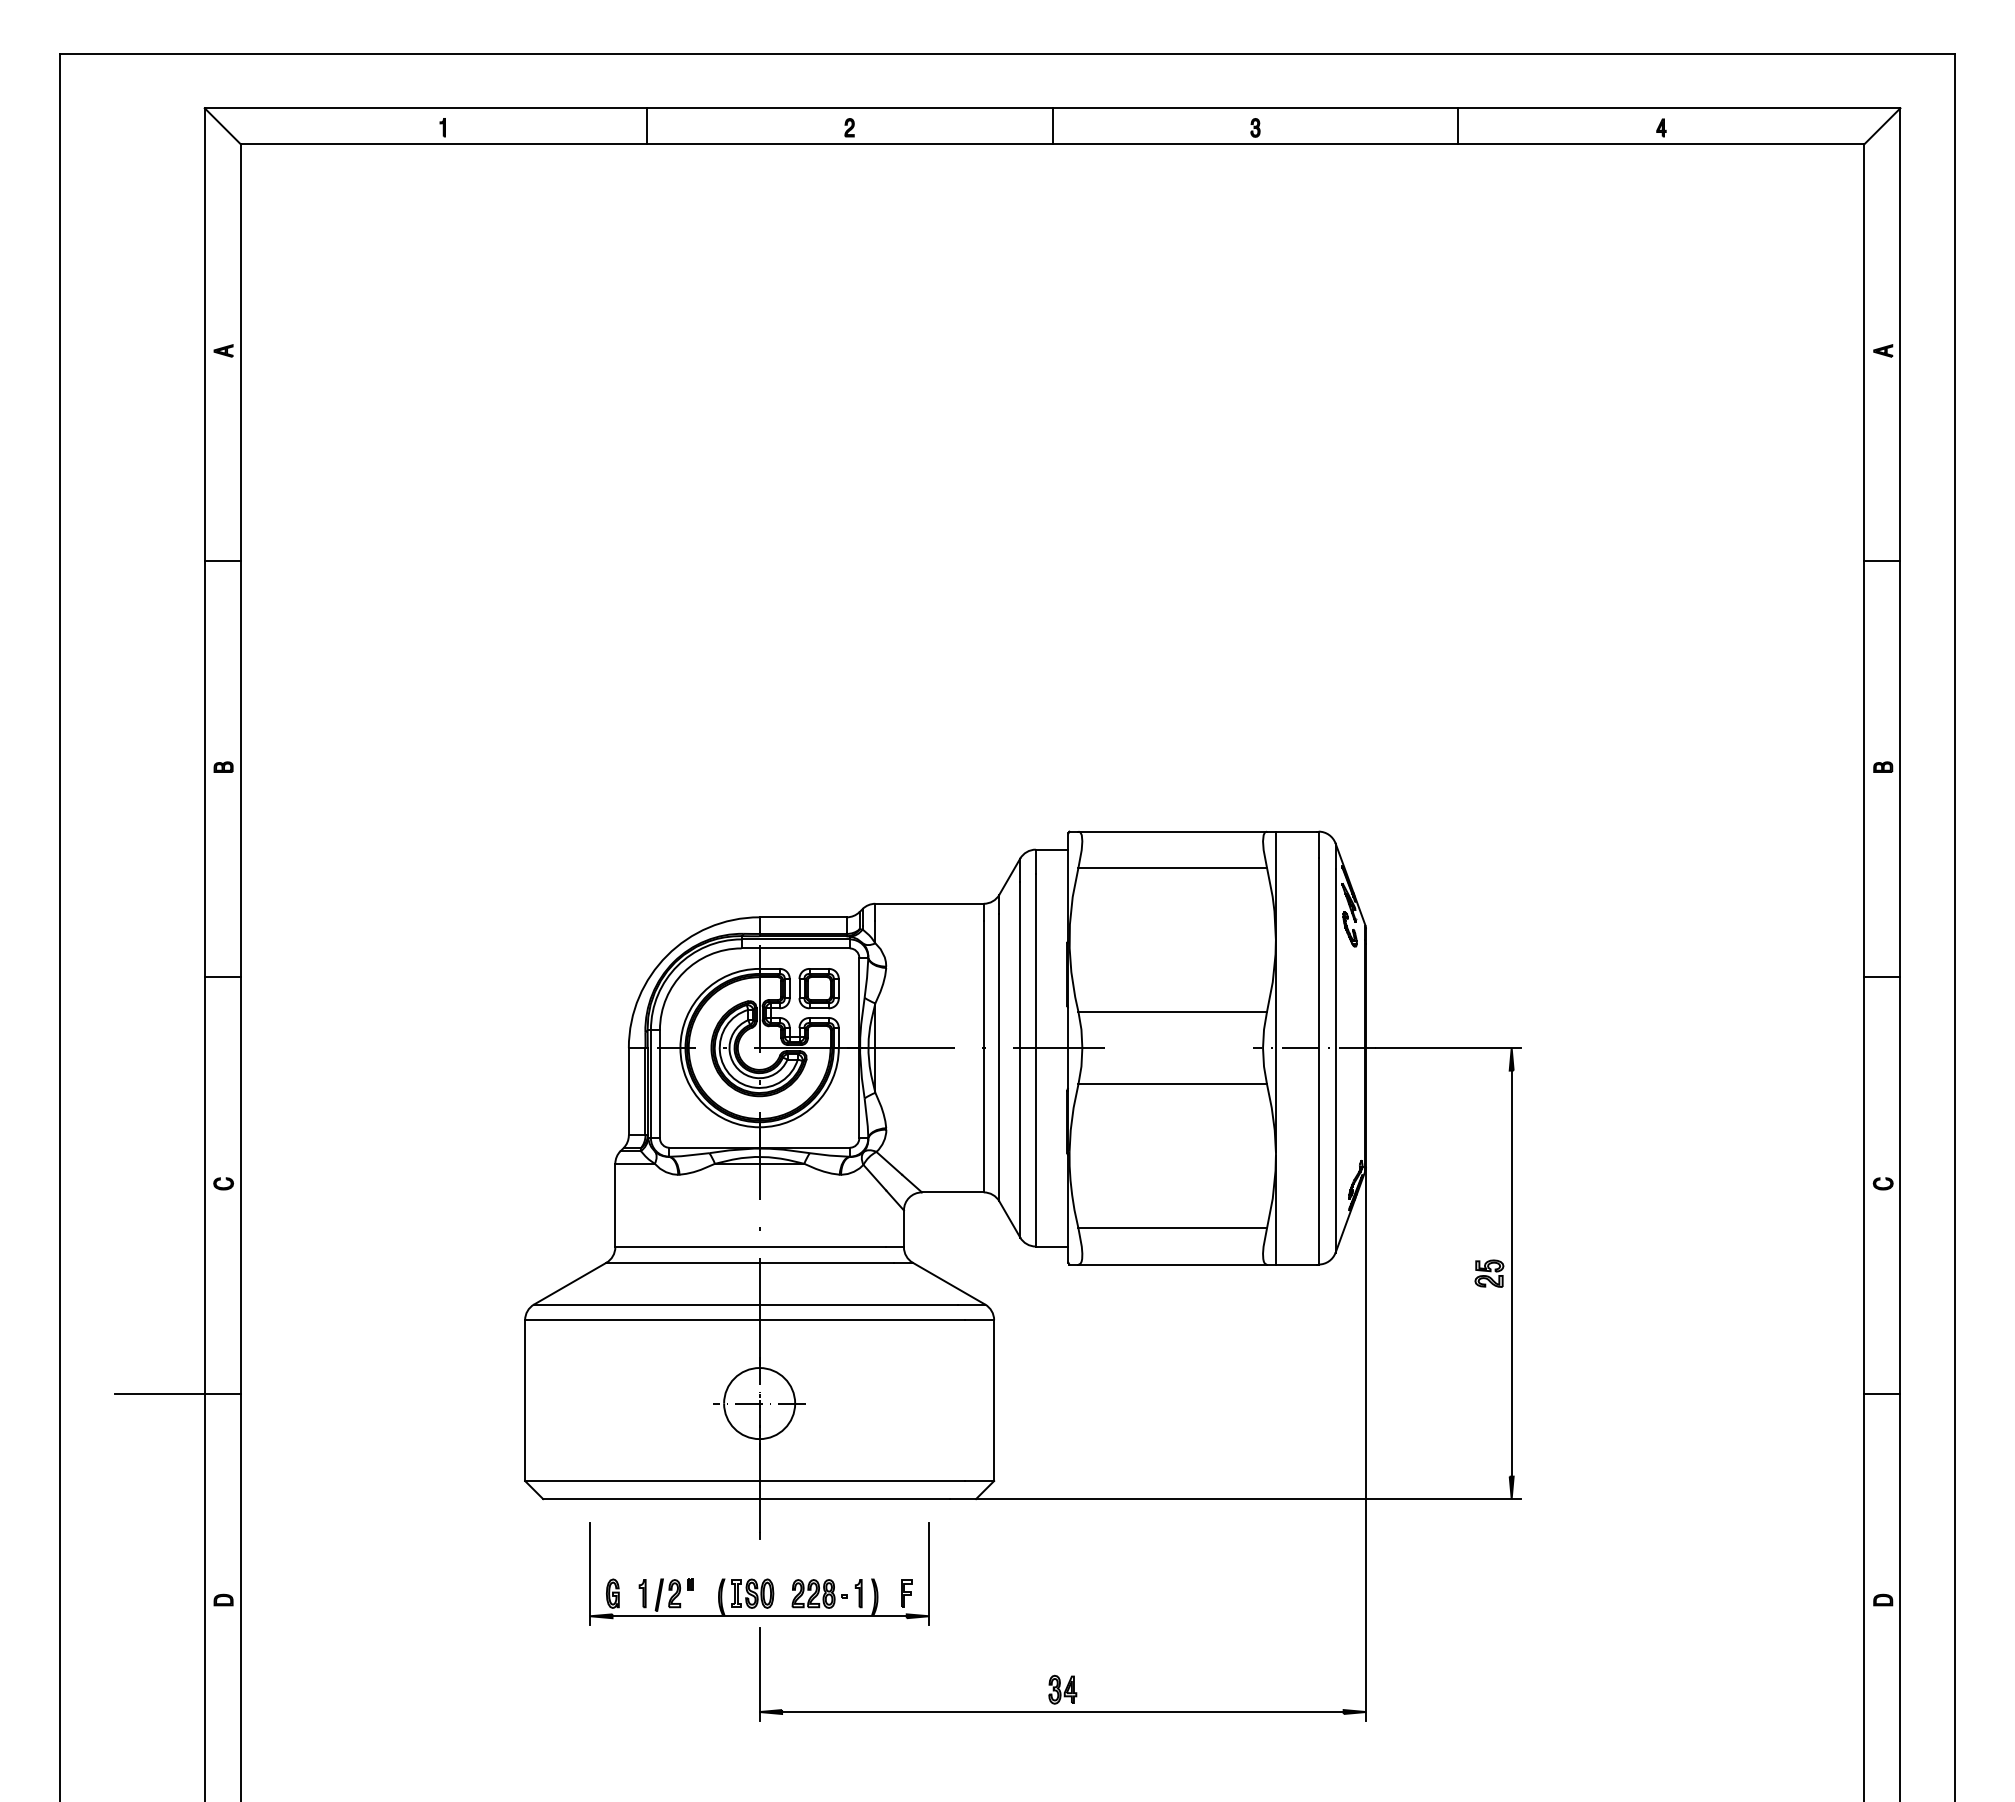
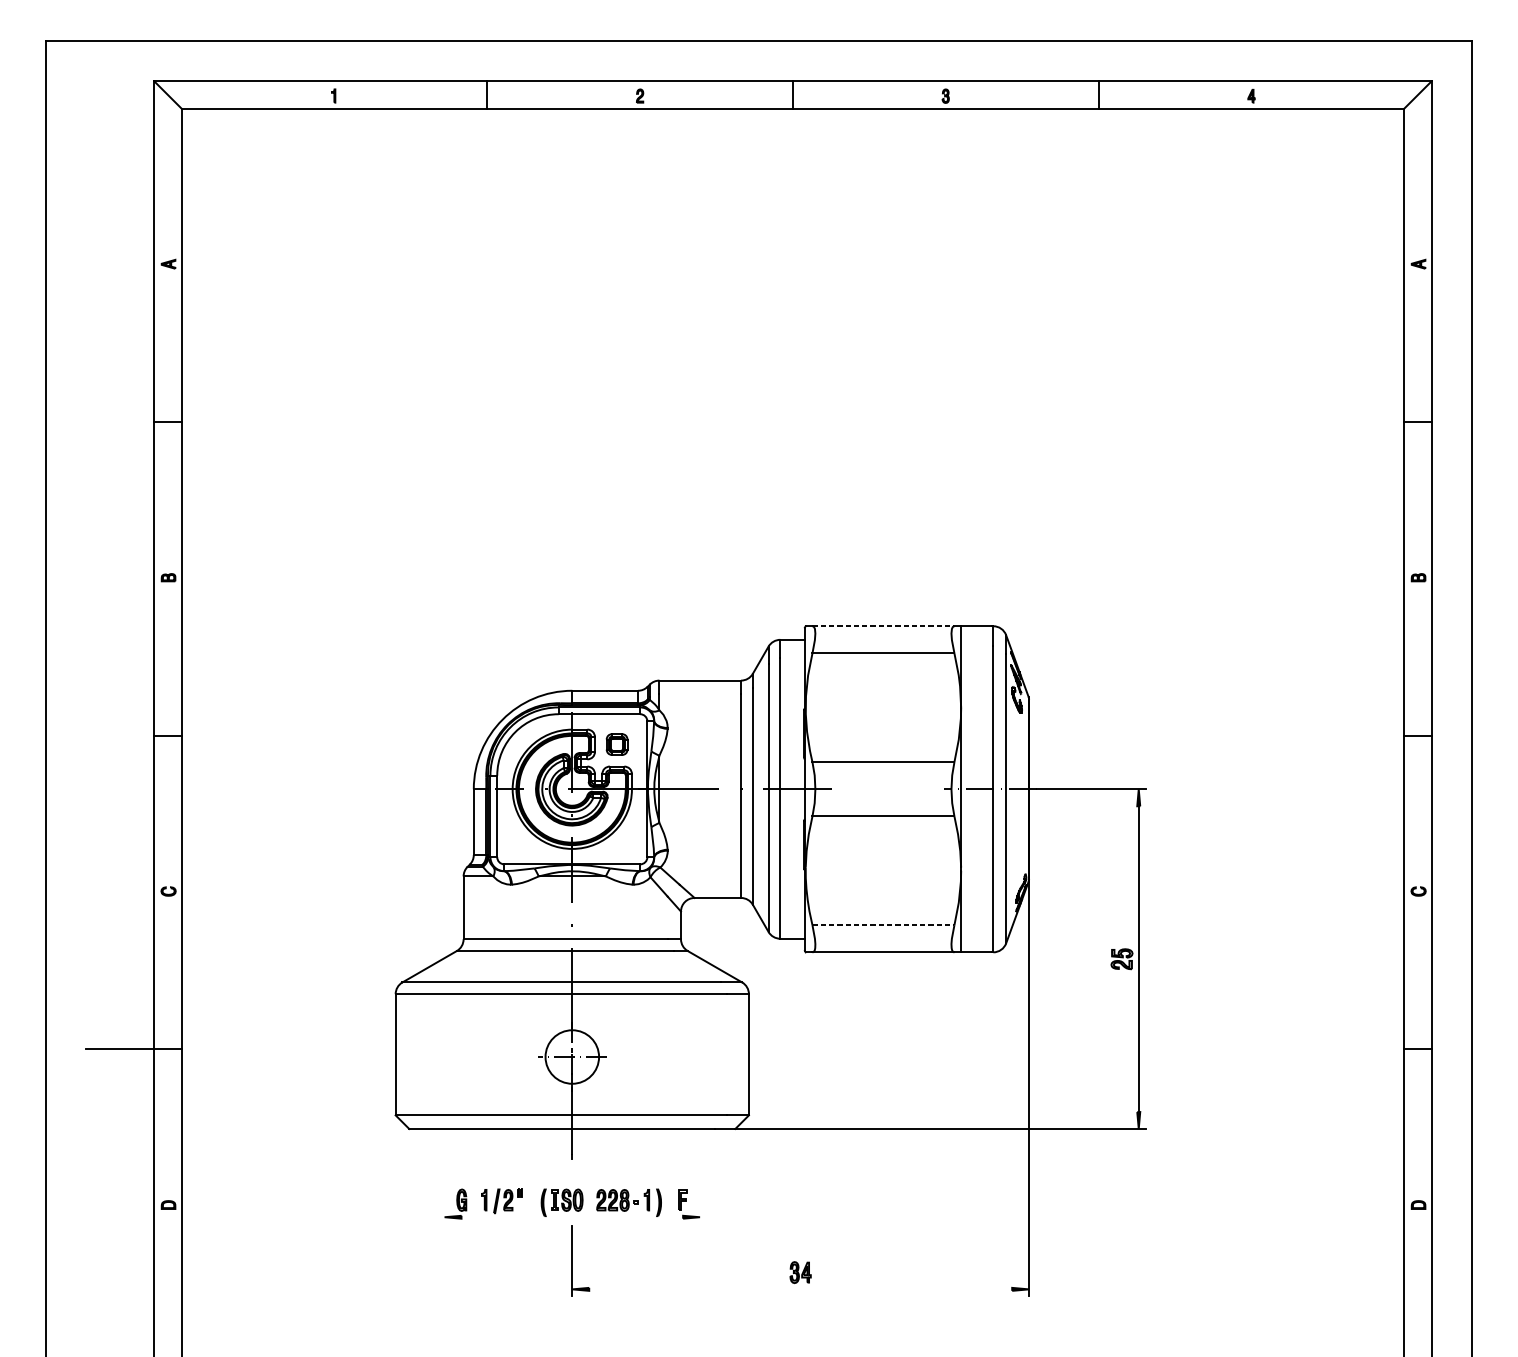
line: (1173, 831) -> (884, 626), solid -> dashed
part: (818, 988) -> (616, 744), size x0.7
line: (1173, 1228) -> (884, 925), solid -> dashed
line: (590, 1573) -> (444, 1185), removed
line: (929, 1573) -> (700, 1185), removed
line: (759, 1616) -> (572, 1217), removed
line: (1062, 1712) -> (800, 1289), removed

